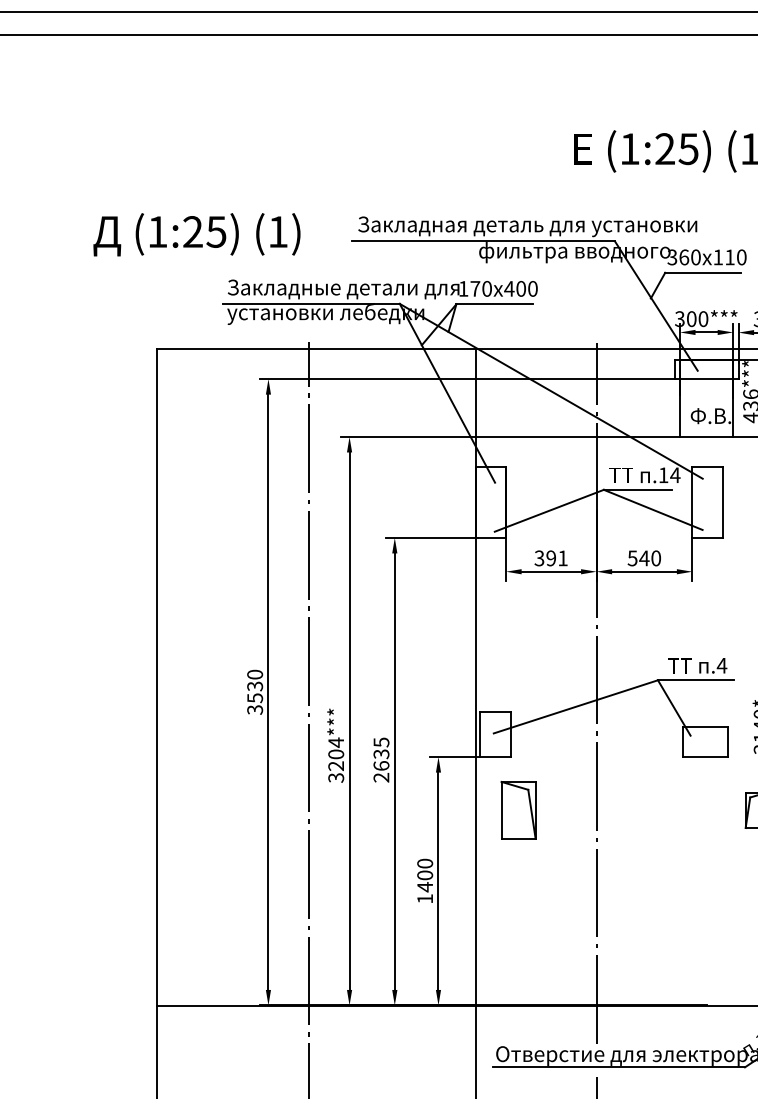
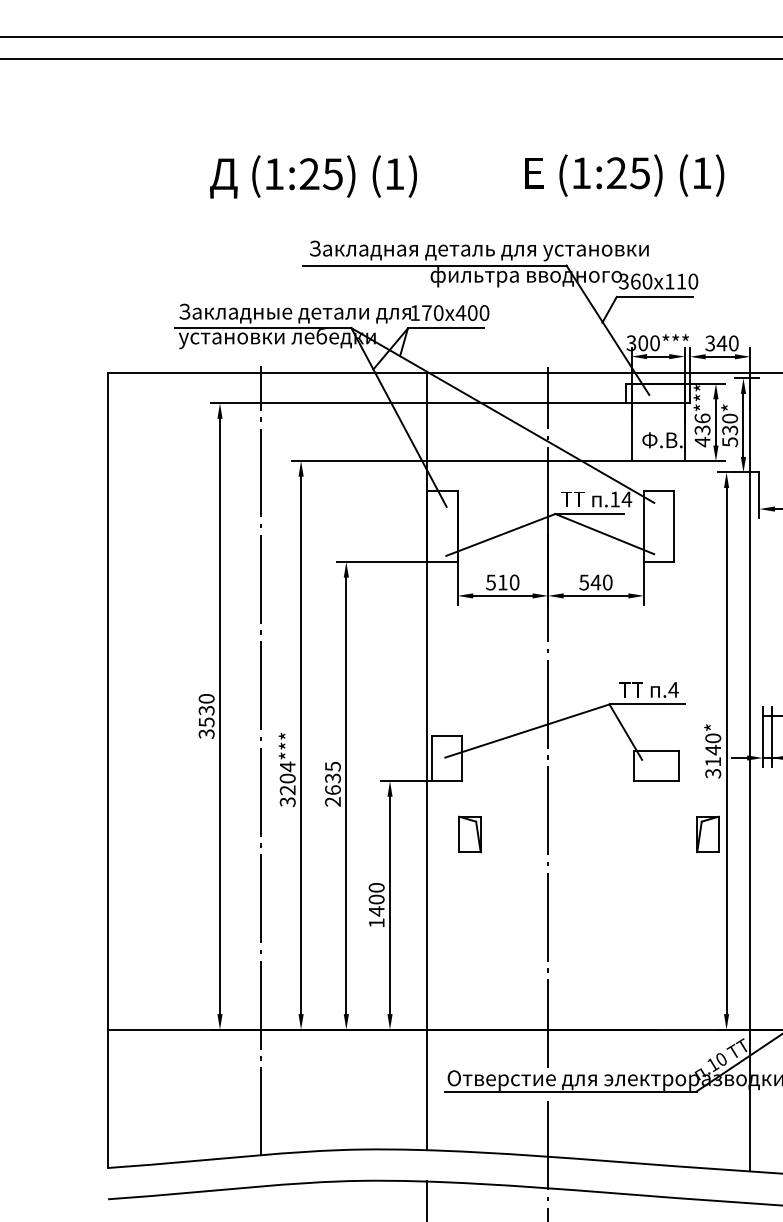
text: (196, 234) -> (313, 176), moved
text: (550, 558) -> (502, 582), 391 -> 510
part: (517, 810) -> (469, 834), size x0.62

